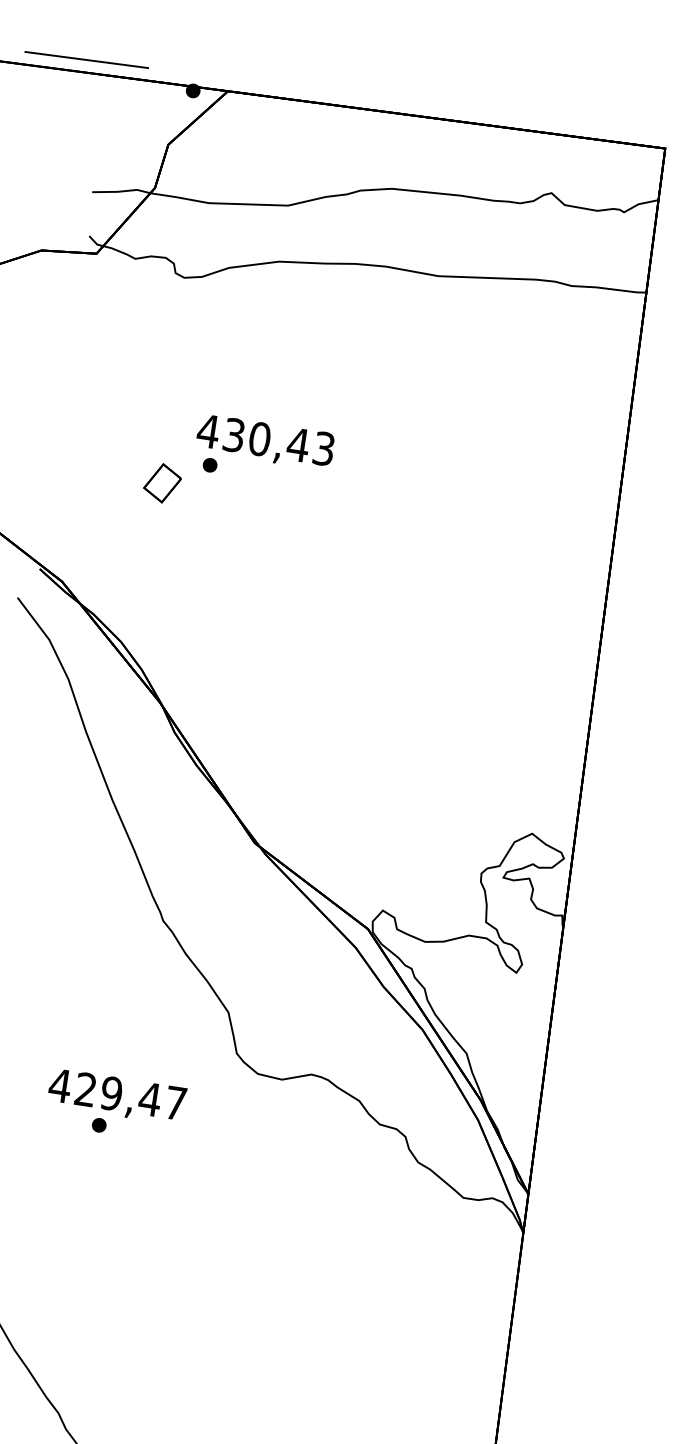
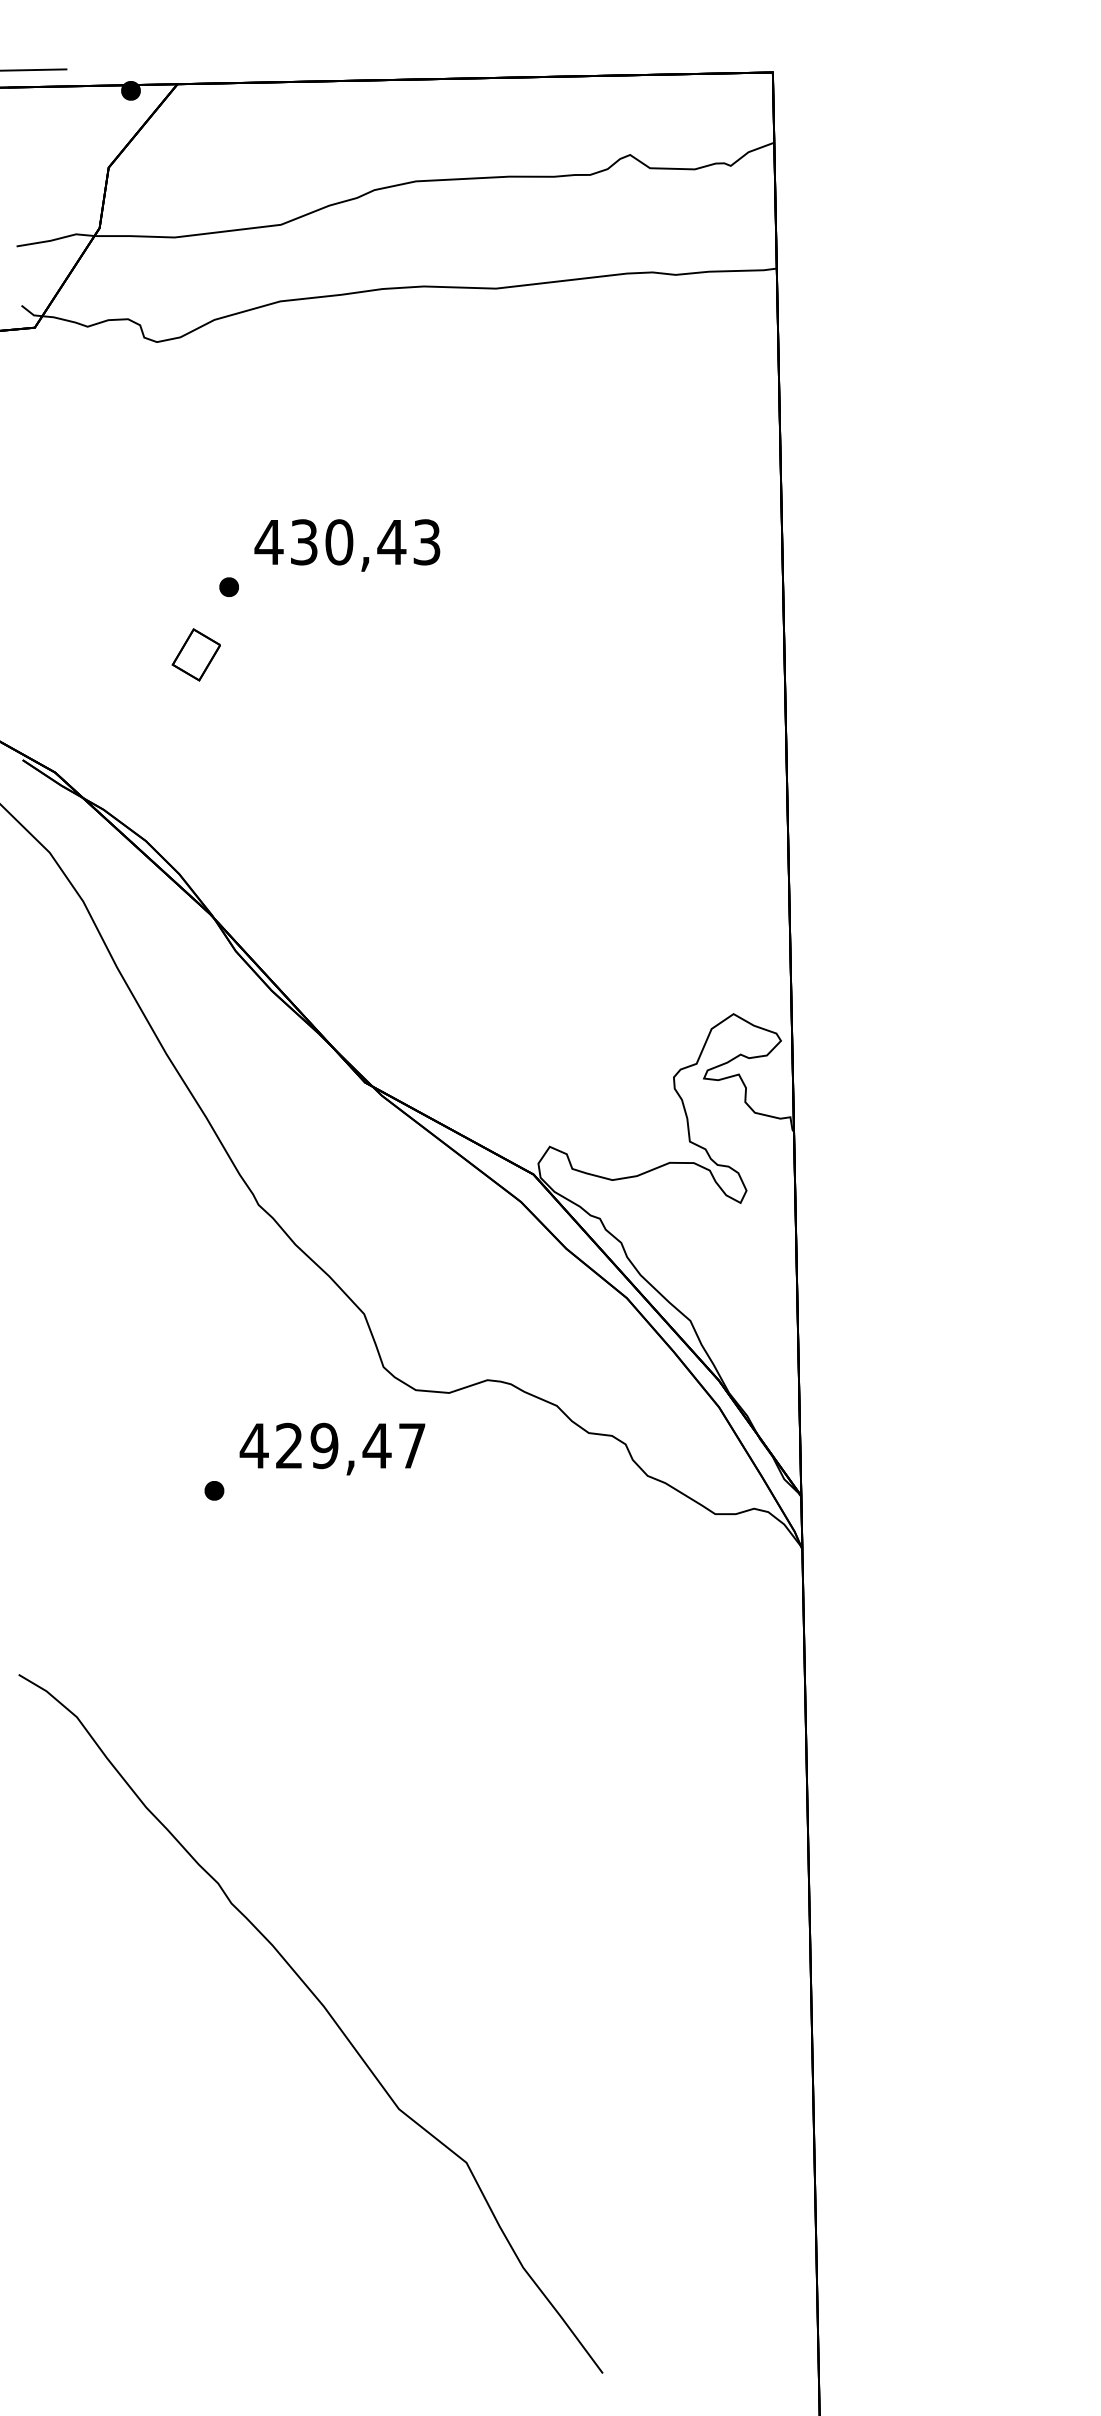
text: (265, 442) -> (347, 545), moved
part: (161, 482) -> (195, 654), moved
text: (117, 1096) -> (332, 1448), moved

